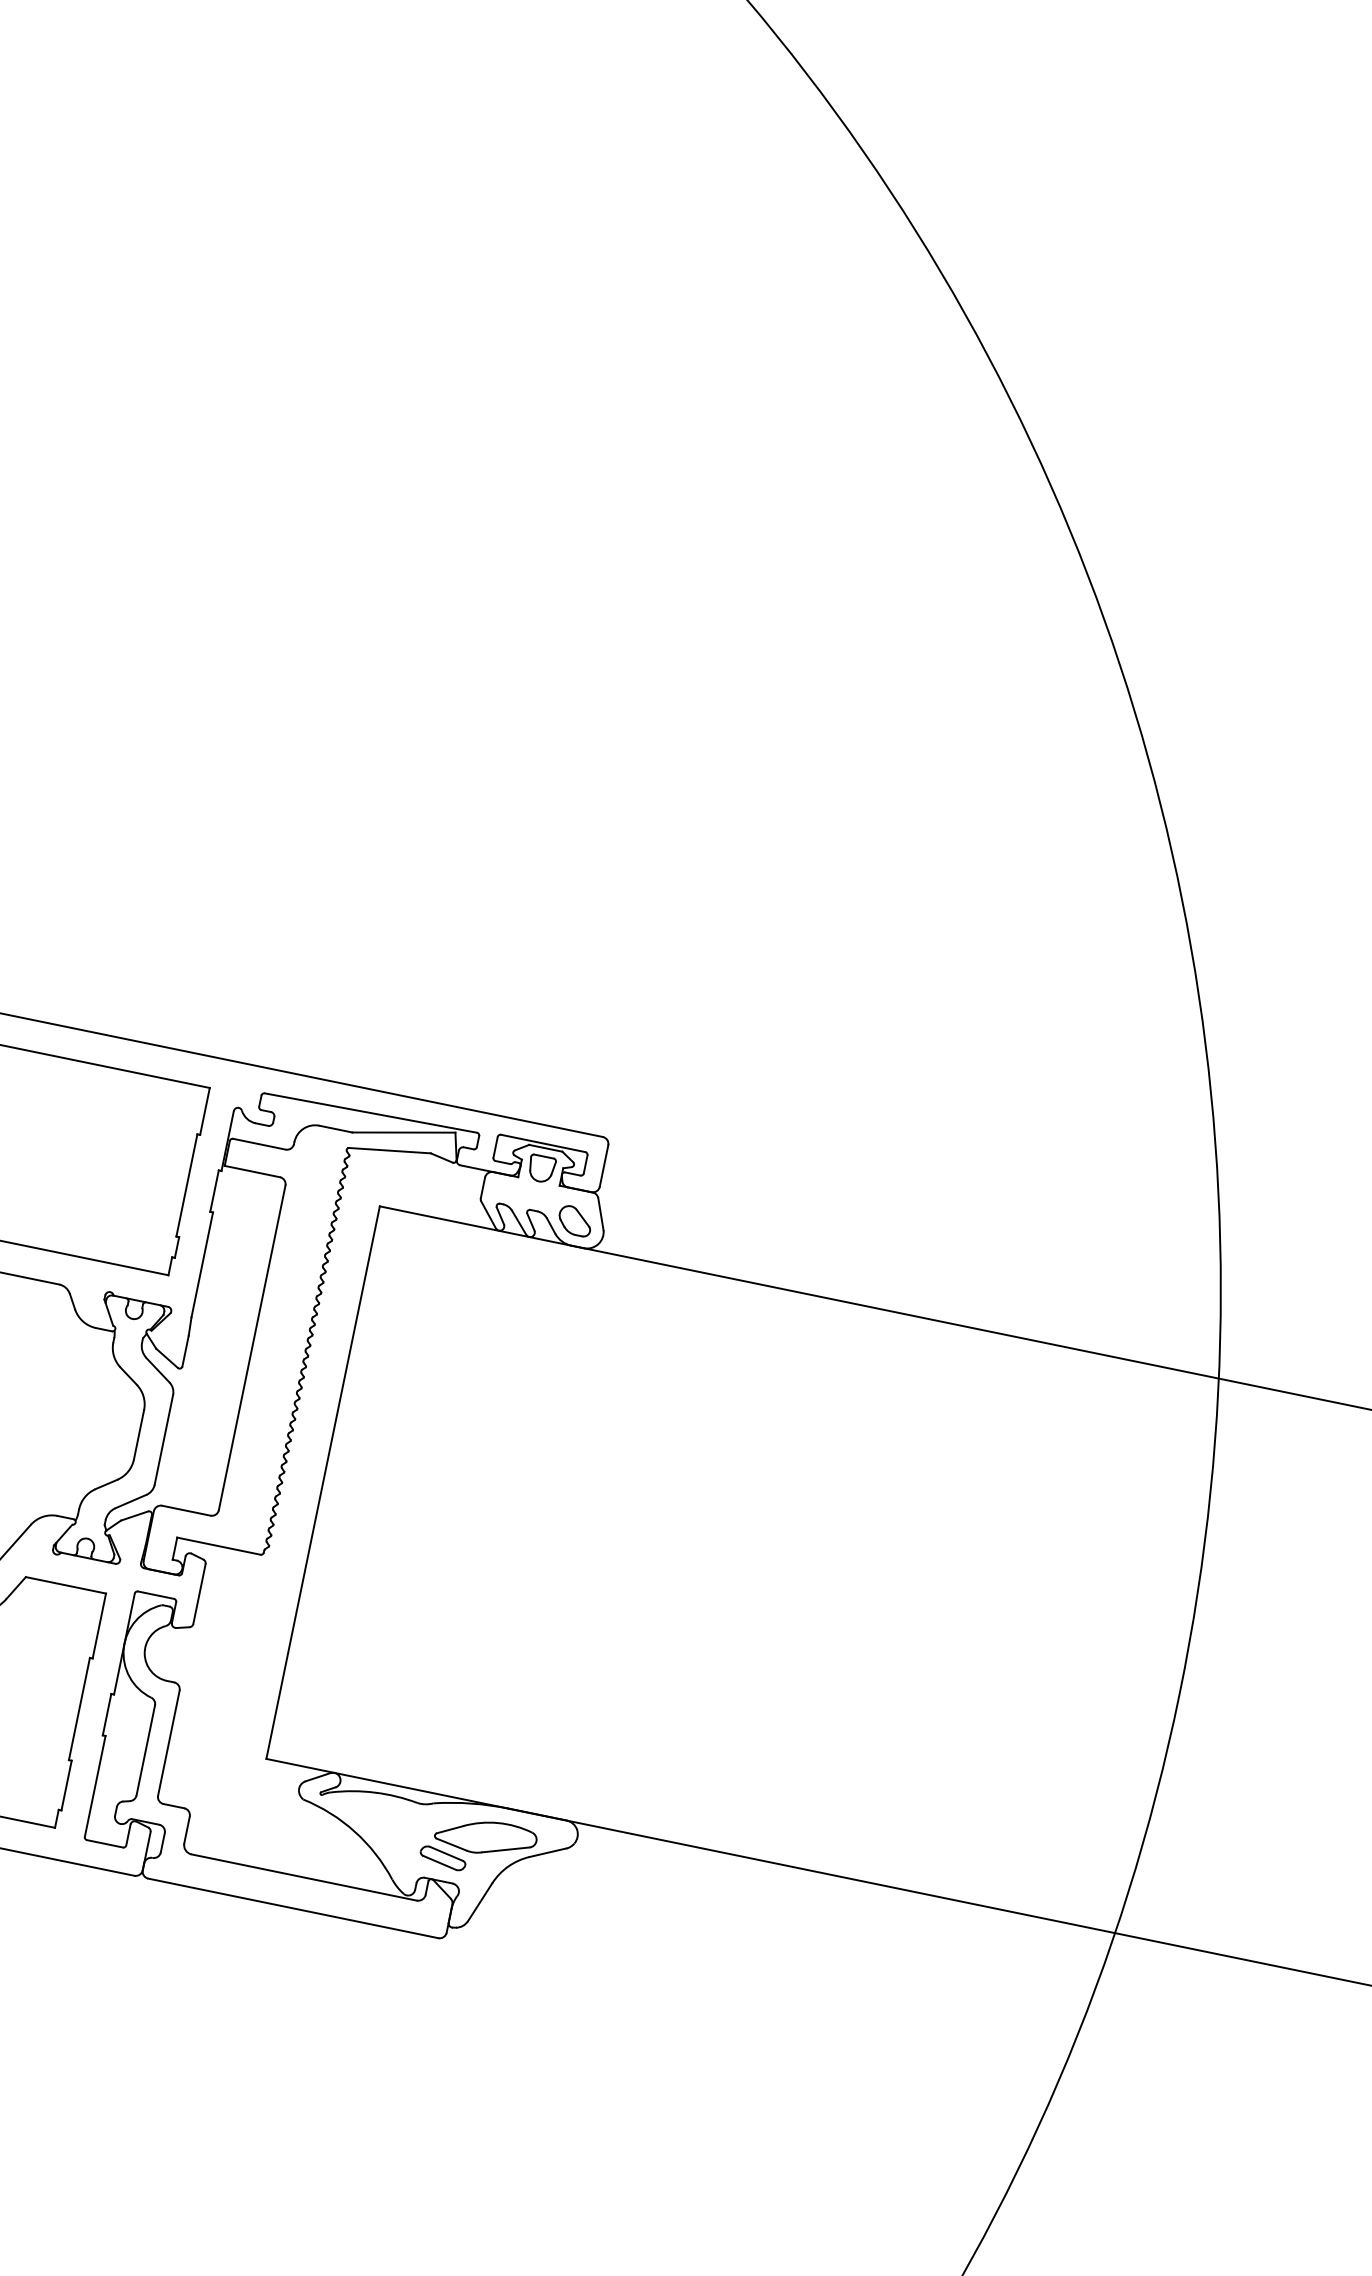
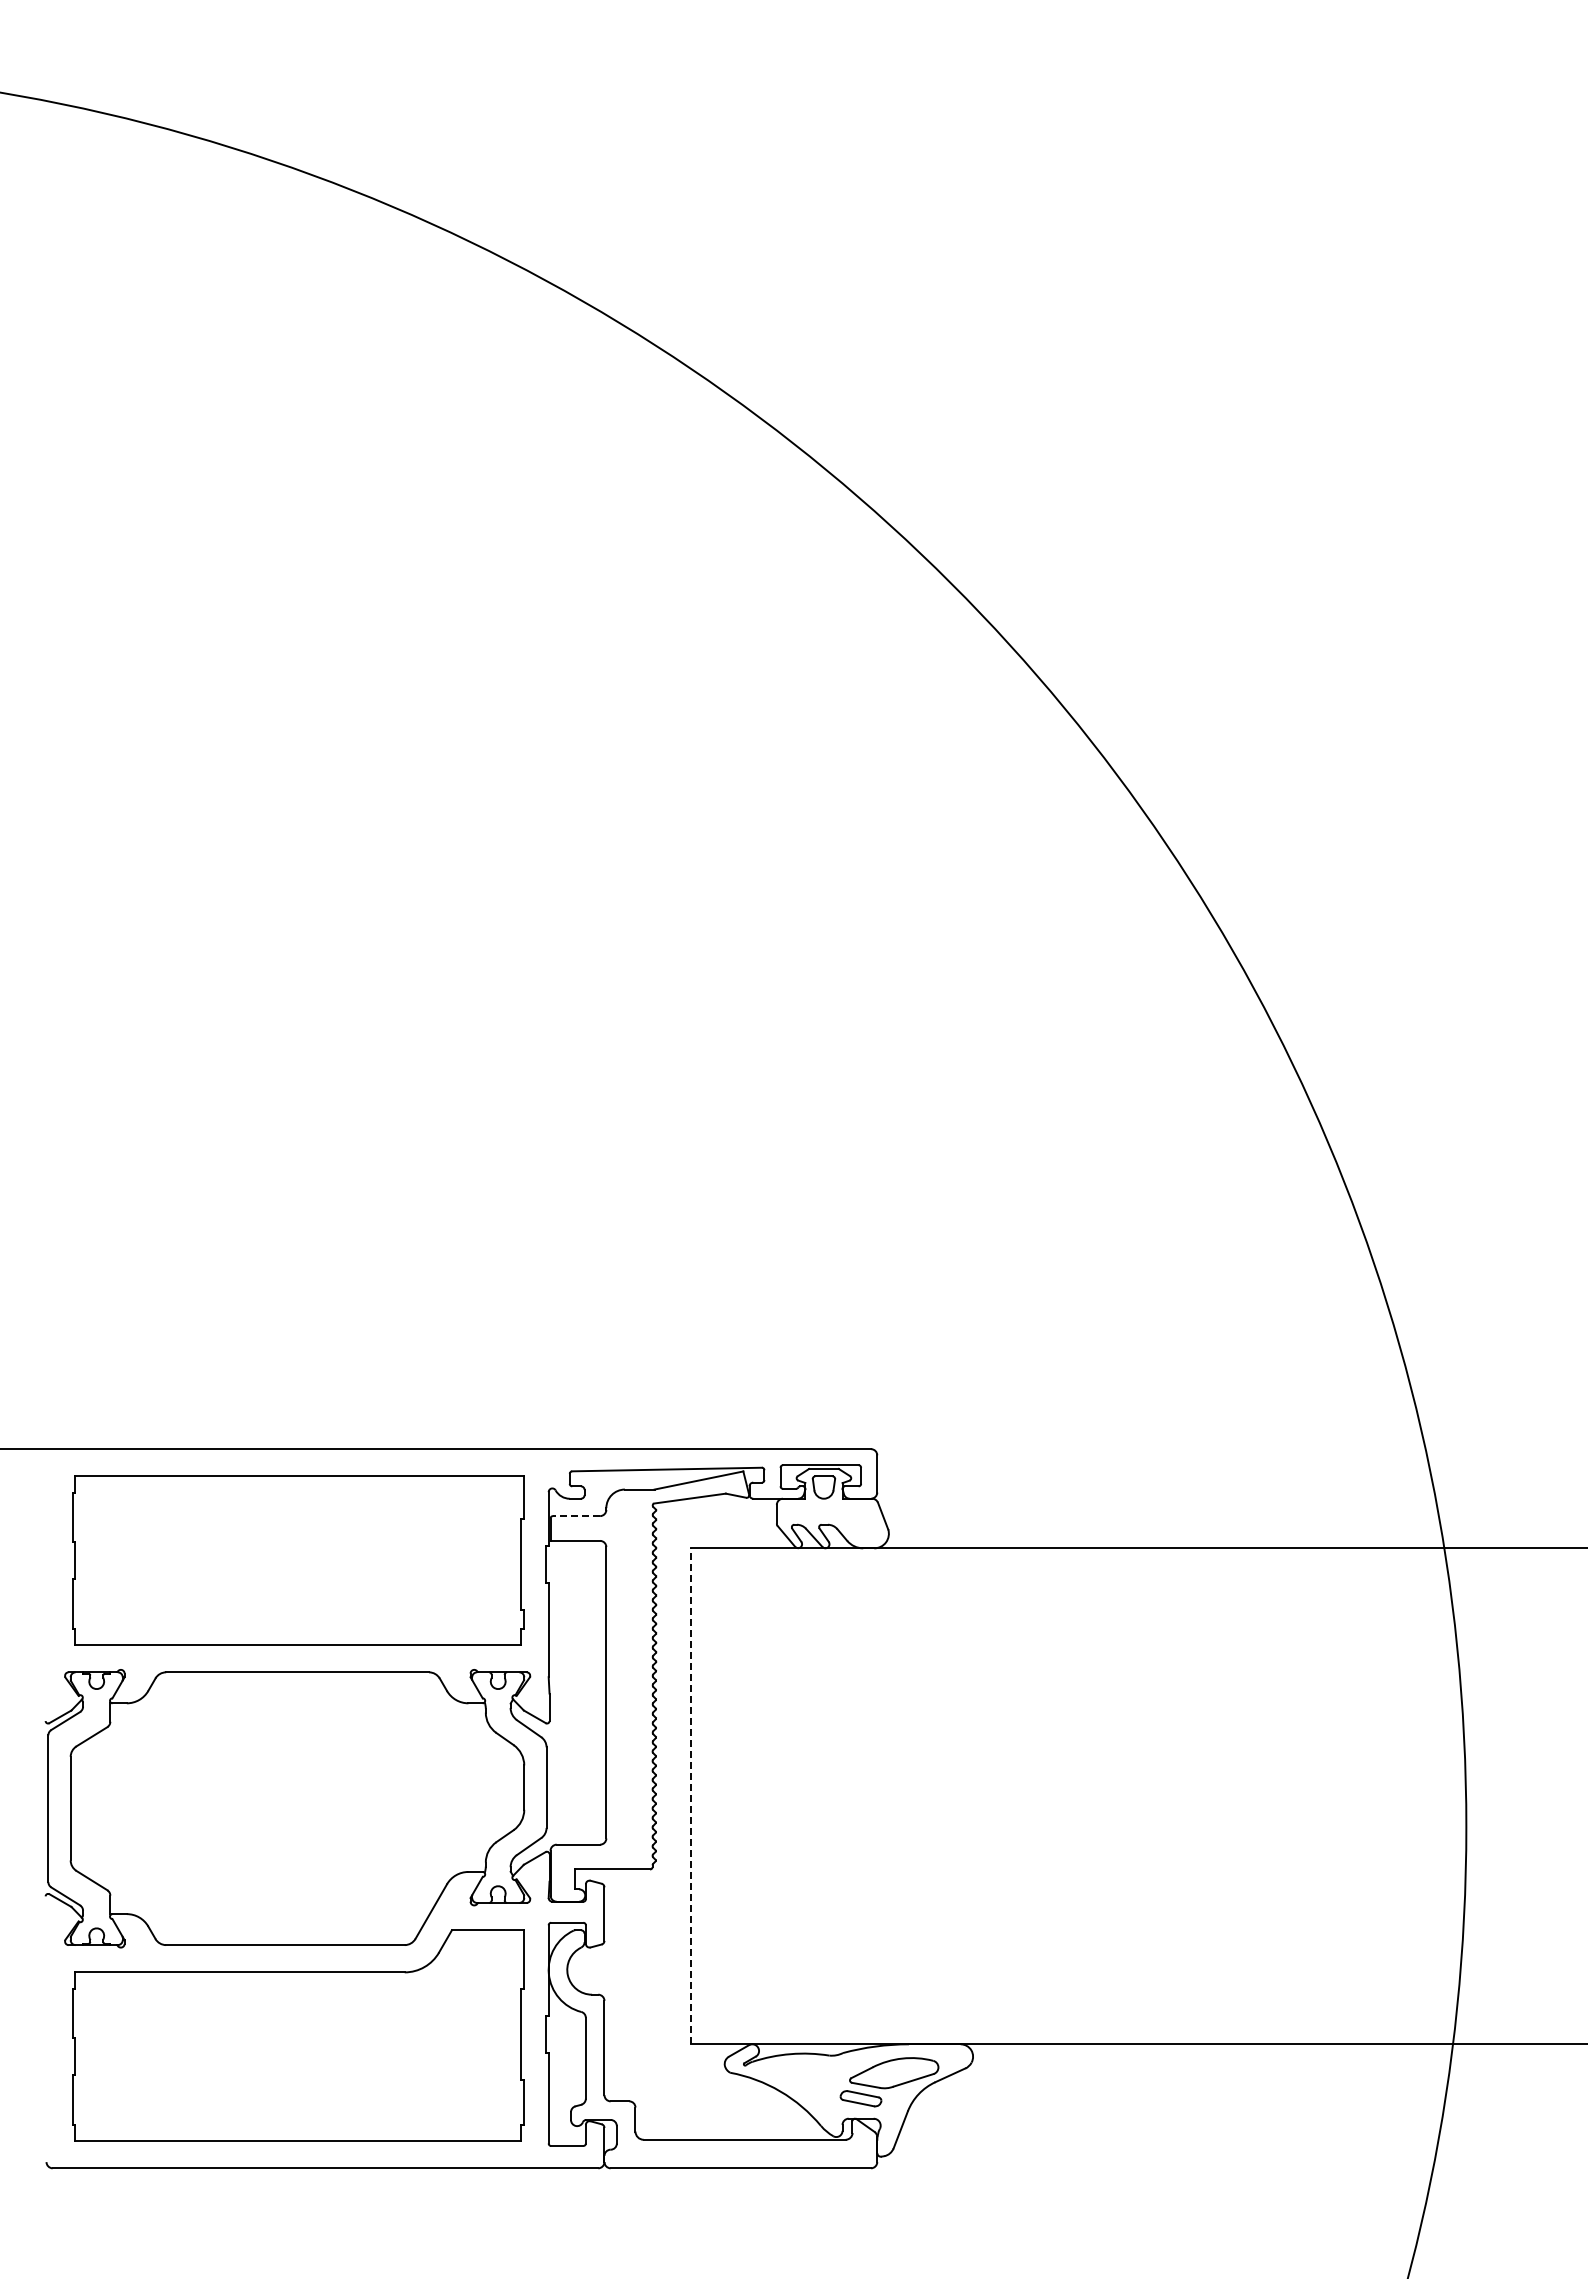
line: (259, 1144) -> (576, 1516), solid -> dashed
part: (574, 1220) -> (861, 1526), removed
line: (323, 1482) -> (691, 1796), solid -> dashed

